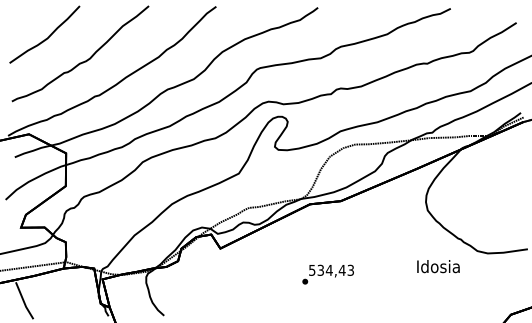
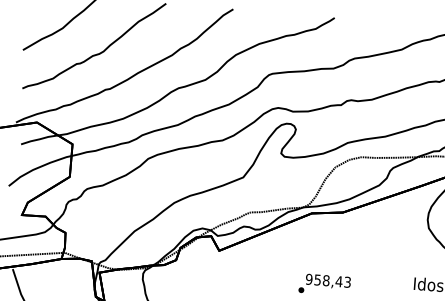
text: (320, 269) -> (317, 279), 534,43 -> 958,43

